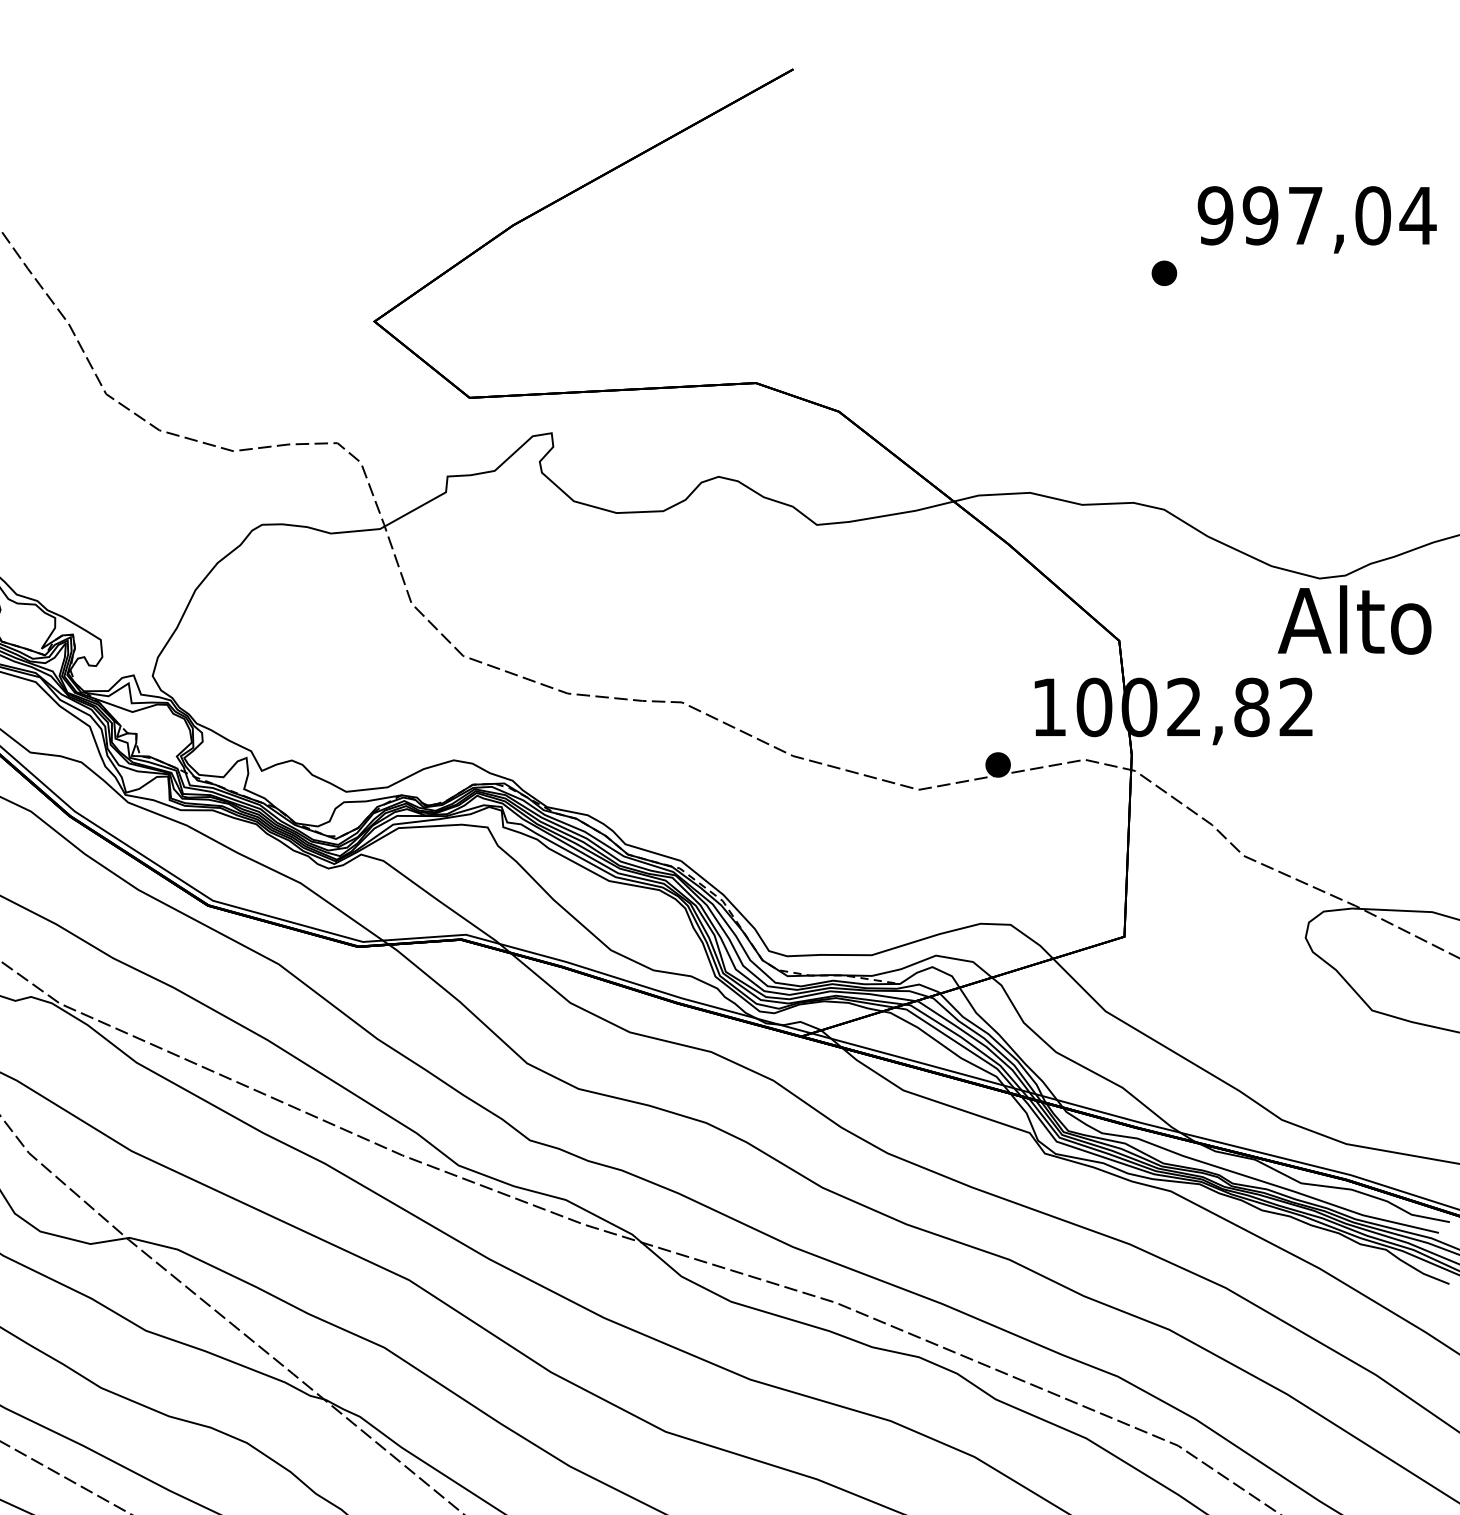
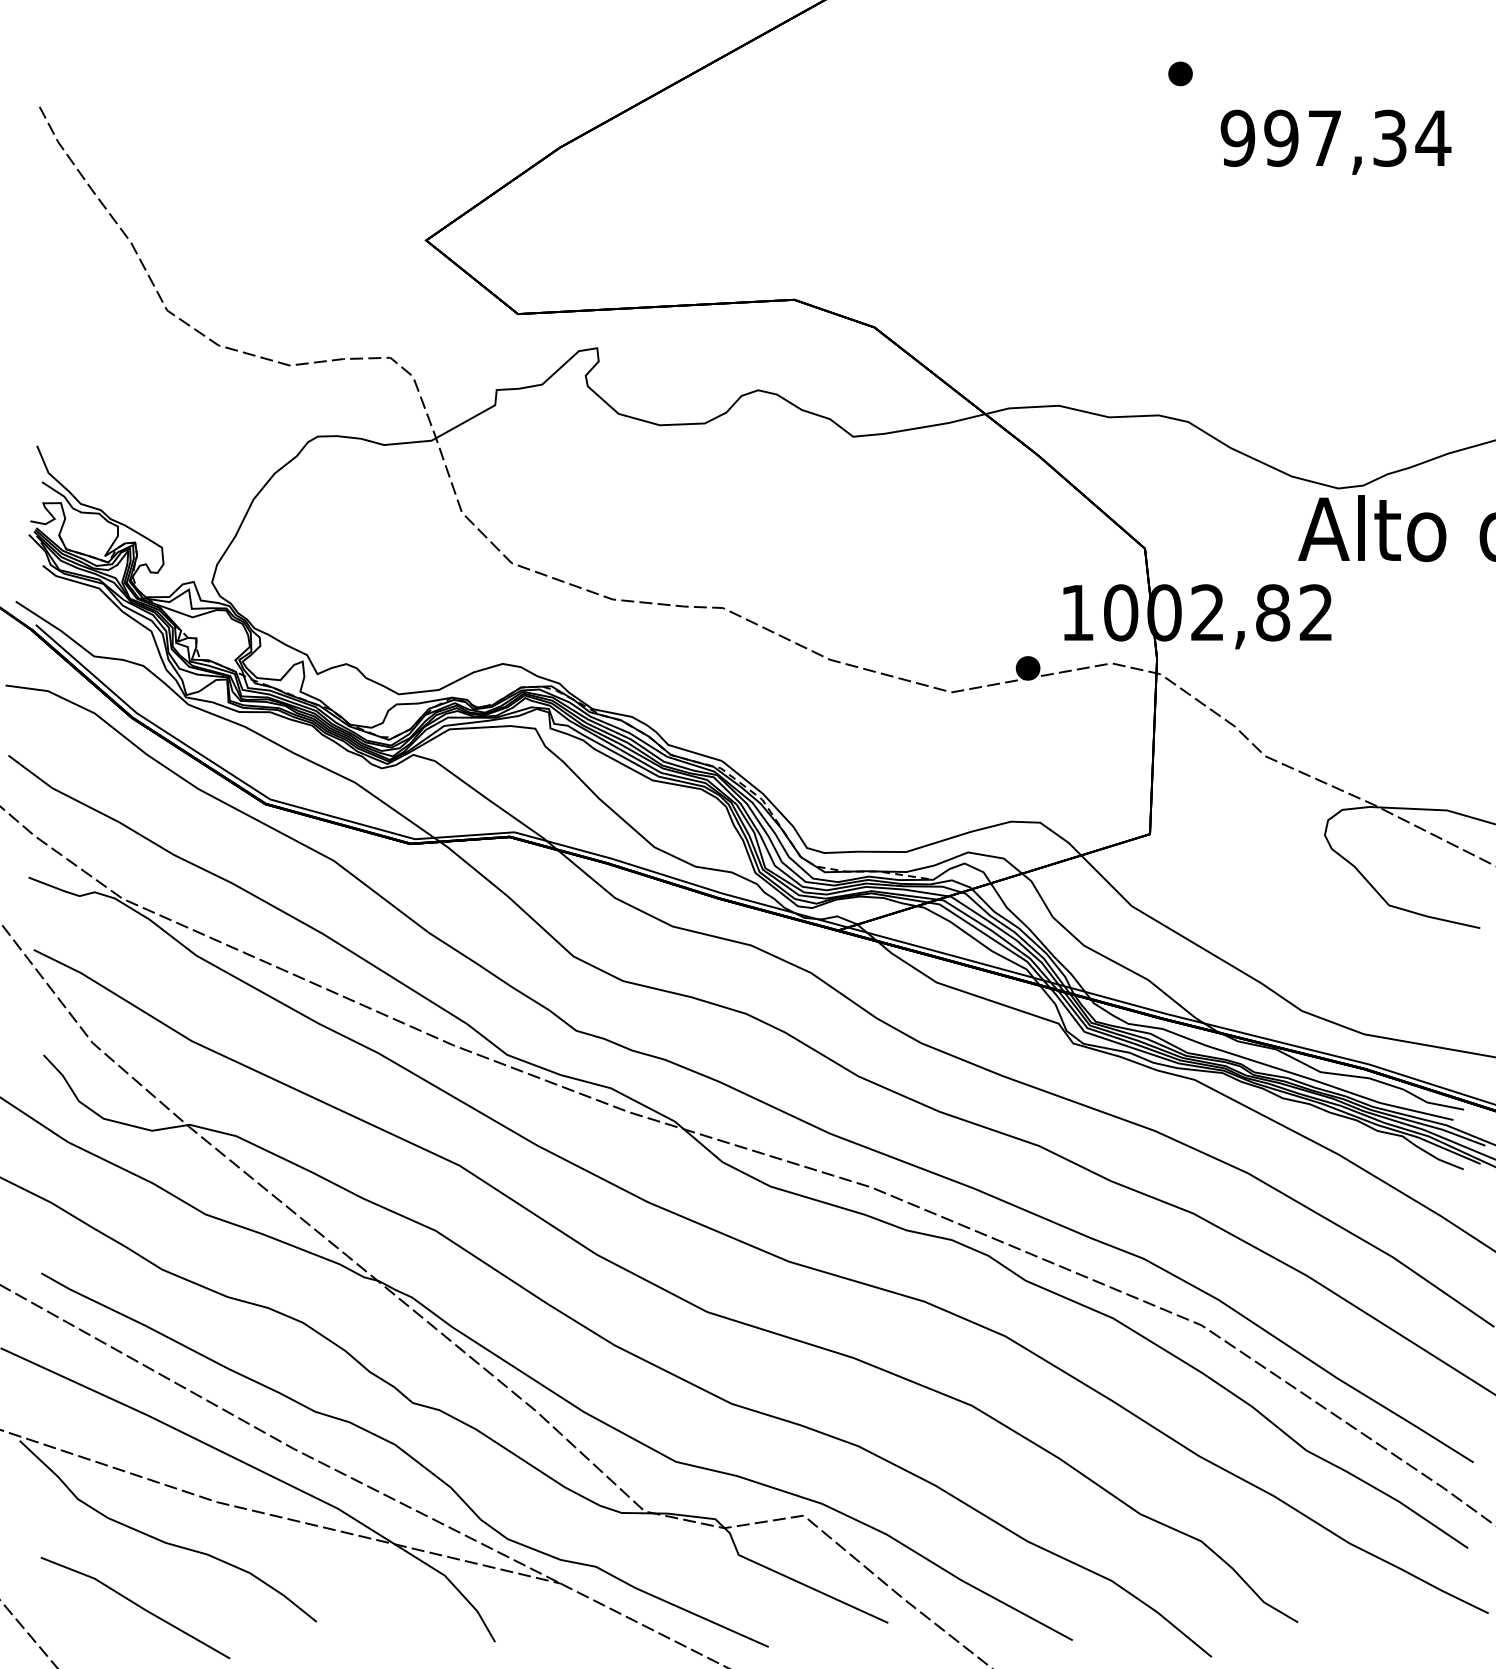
text: (1373, 215) -> (1390, 138), 997,04 -> 997,34
part: (1164, 272) -> (1180, 73), moved

